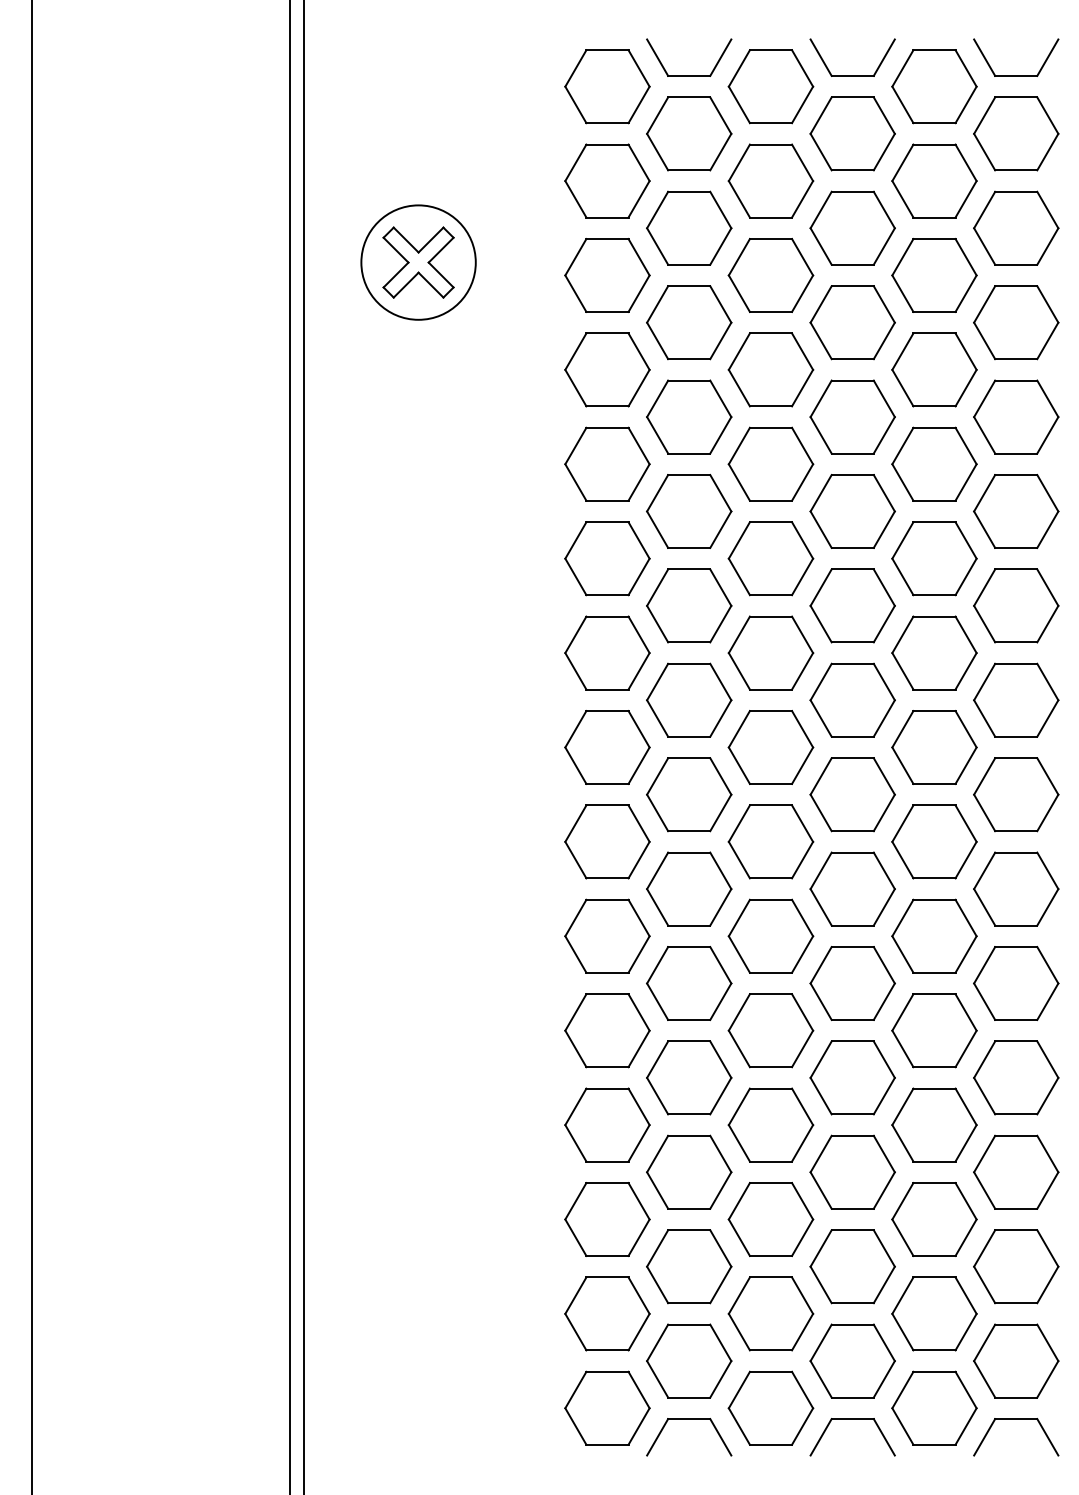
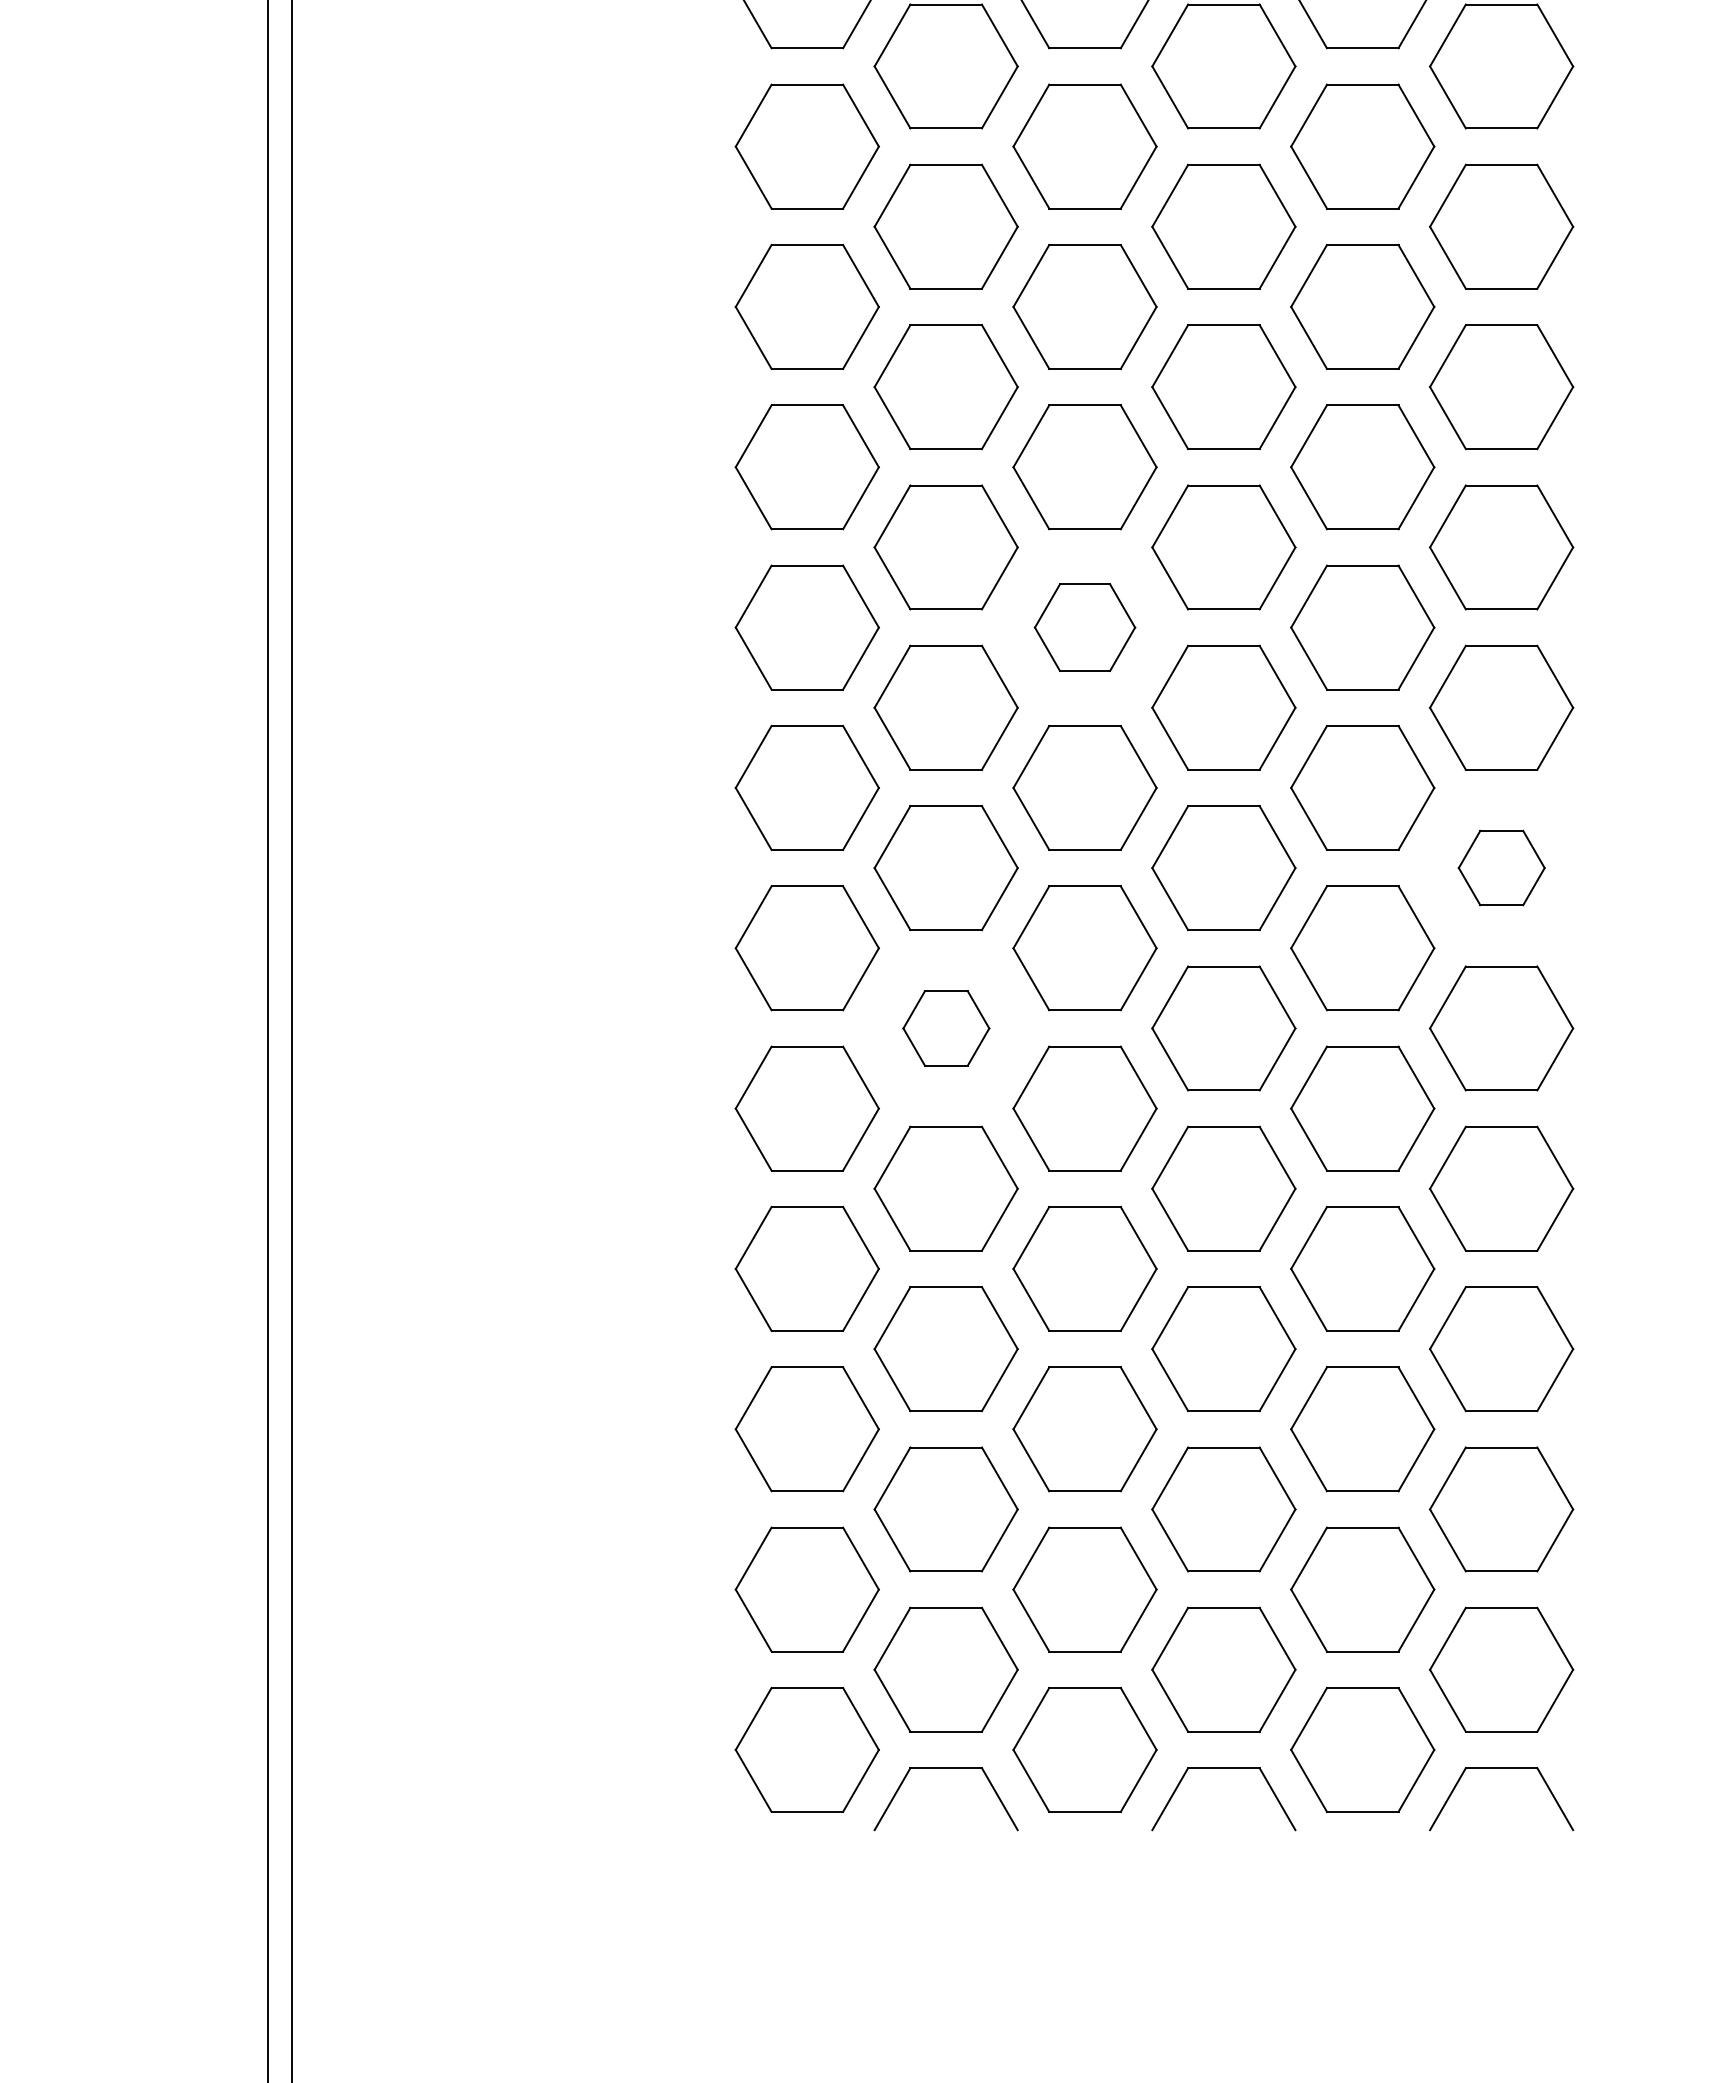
part: (770, 747) -> (1084, 627), size x0.7
part: (1016, 888) -> (1502, 867), size x0.6
part: (689, 983) -> (946, 1028), size x0.6

